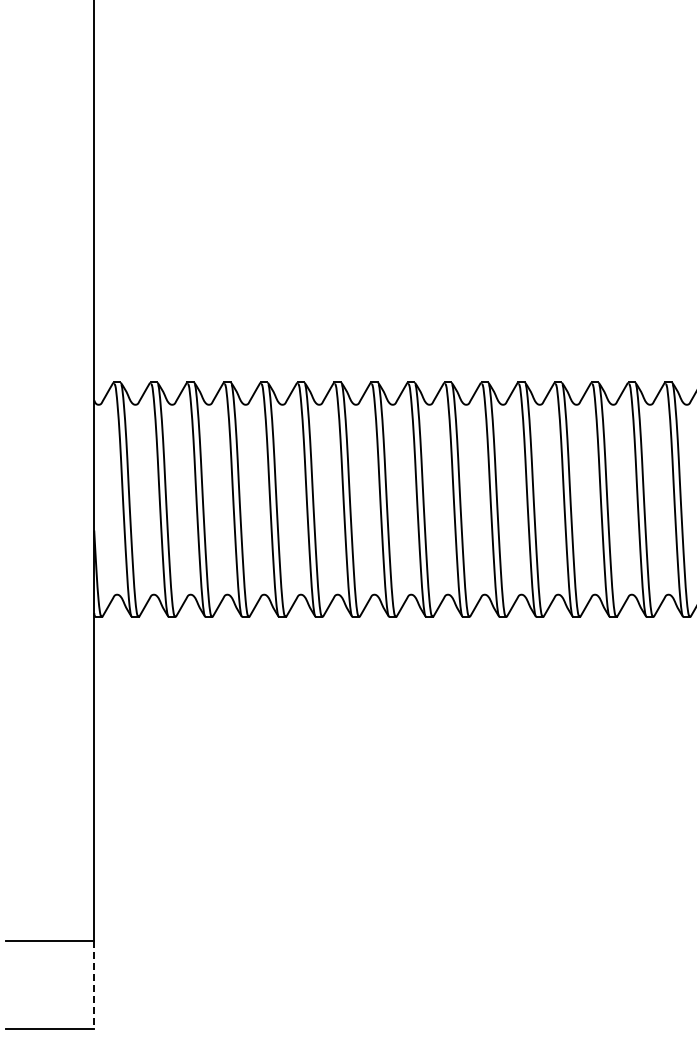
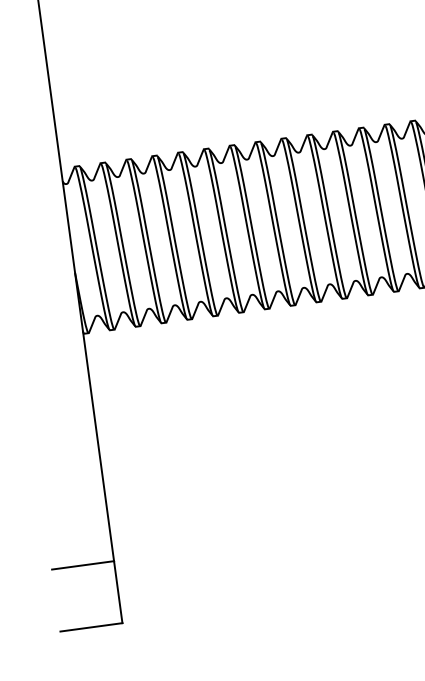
line: (94, 985) -> (118, 592), dashed -> solid

